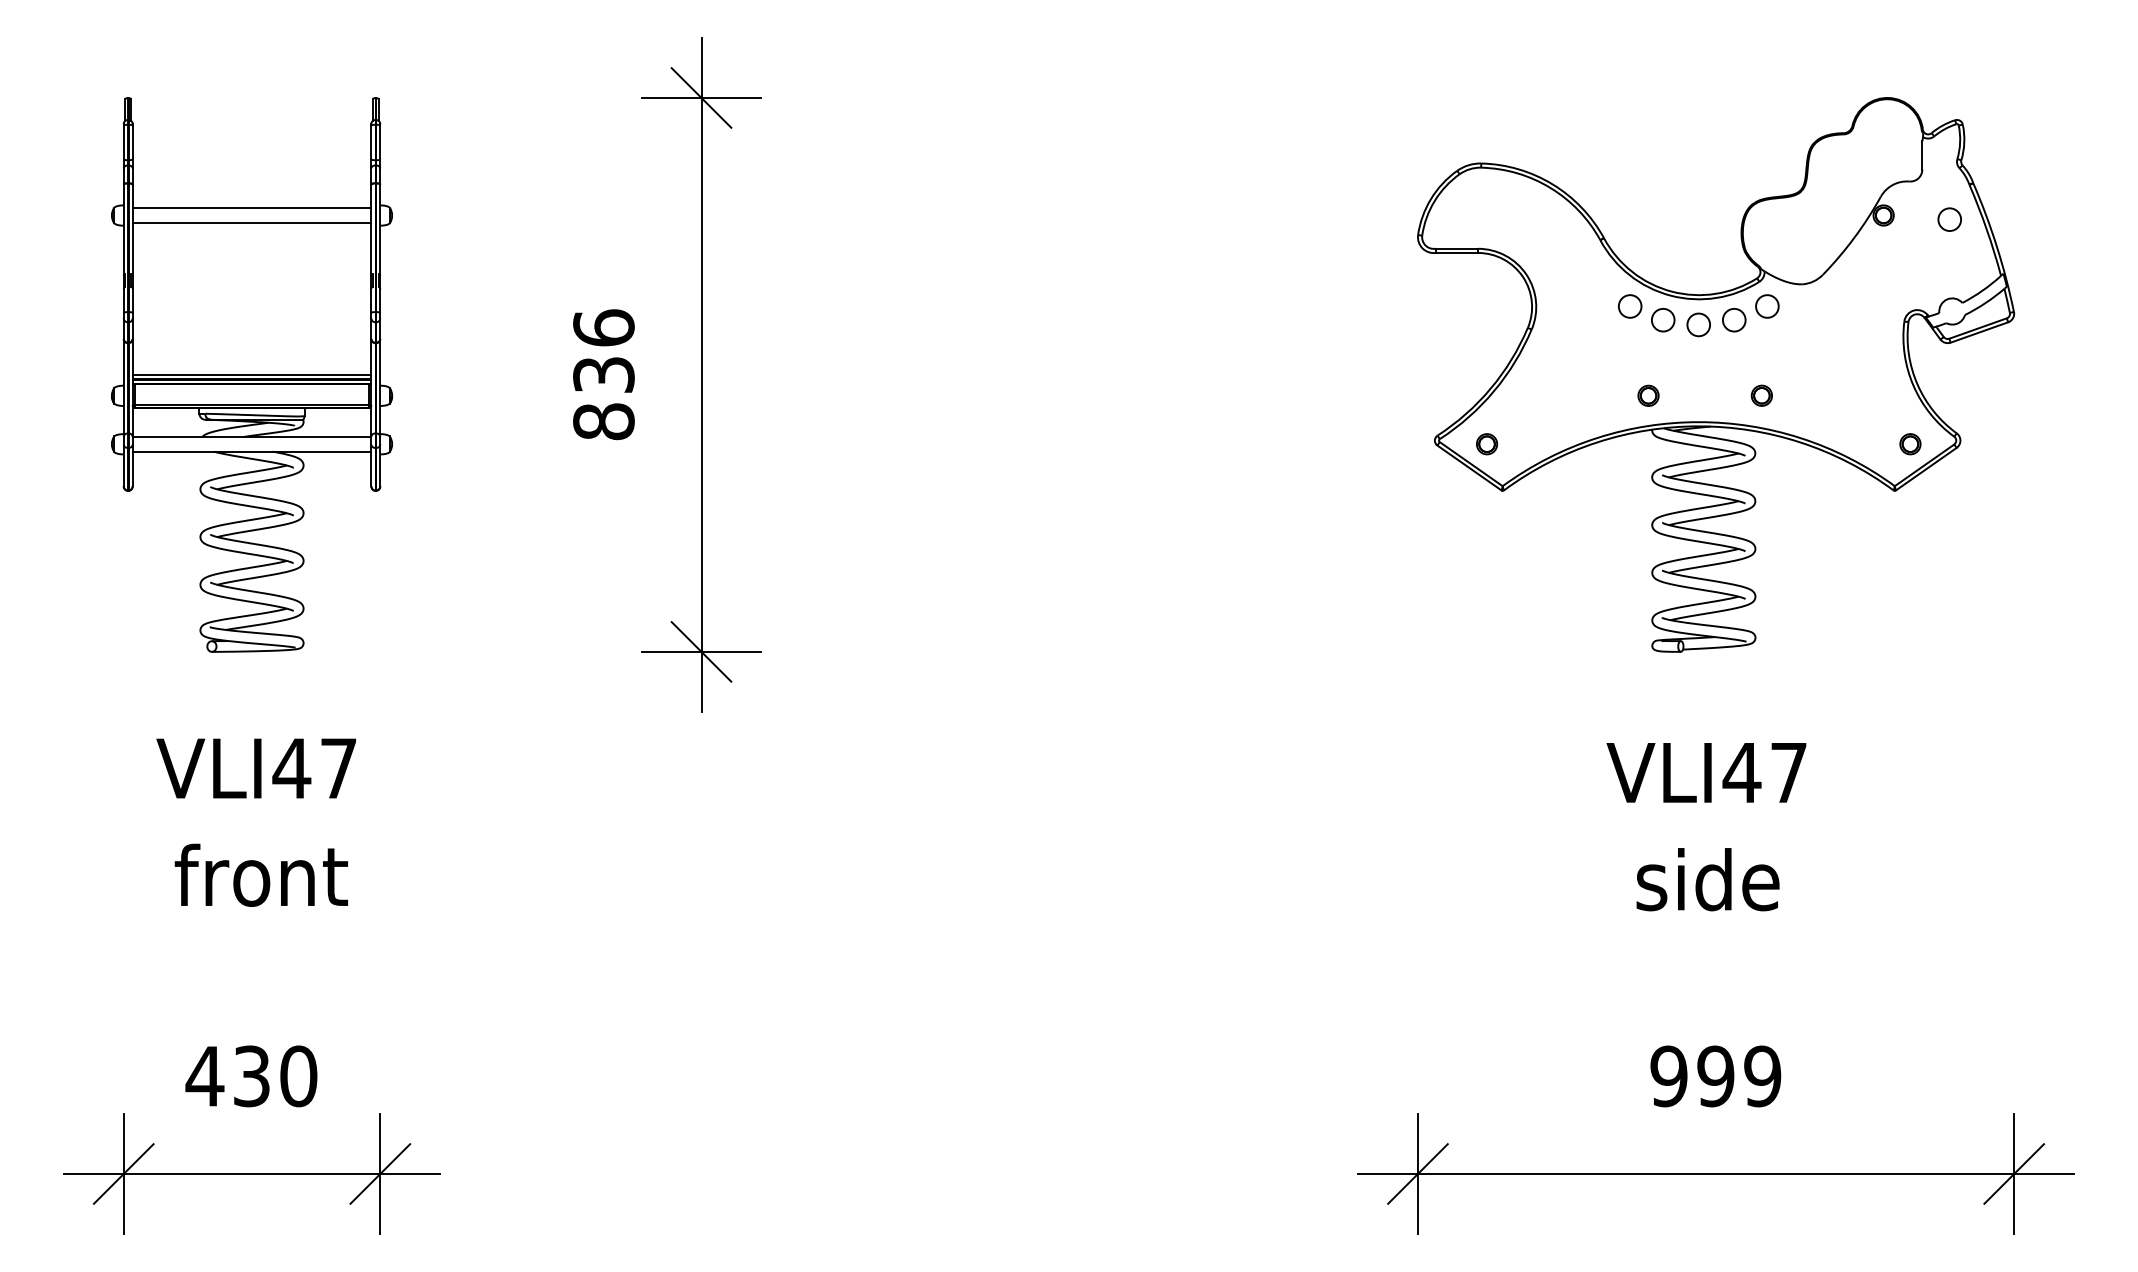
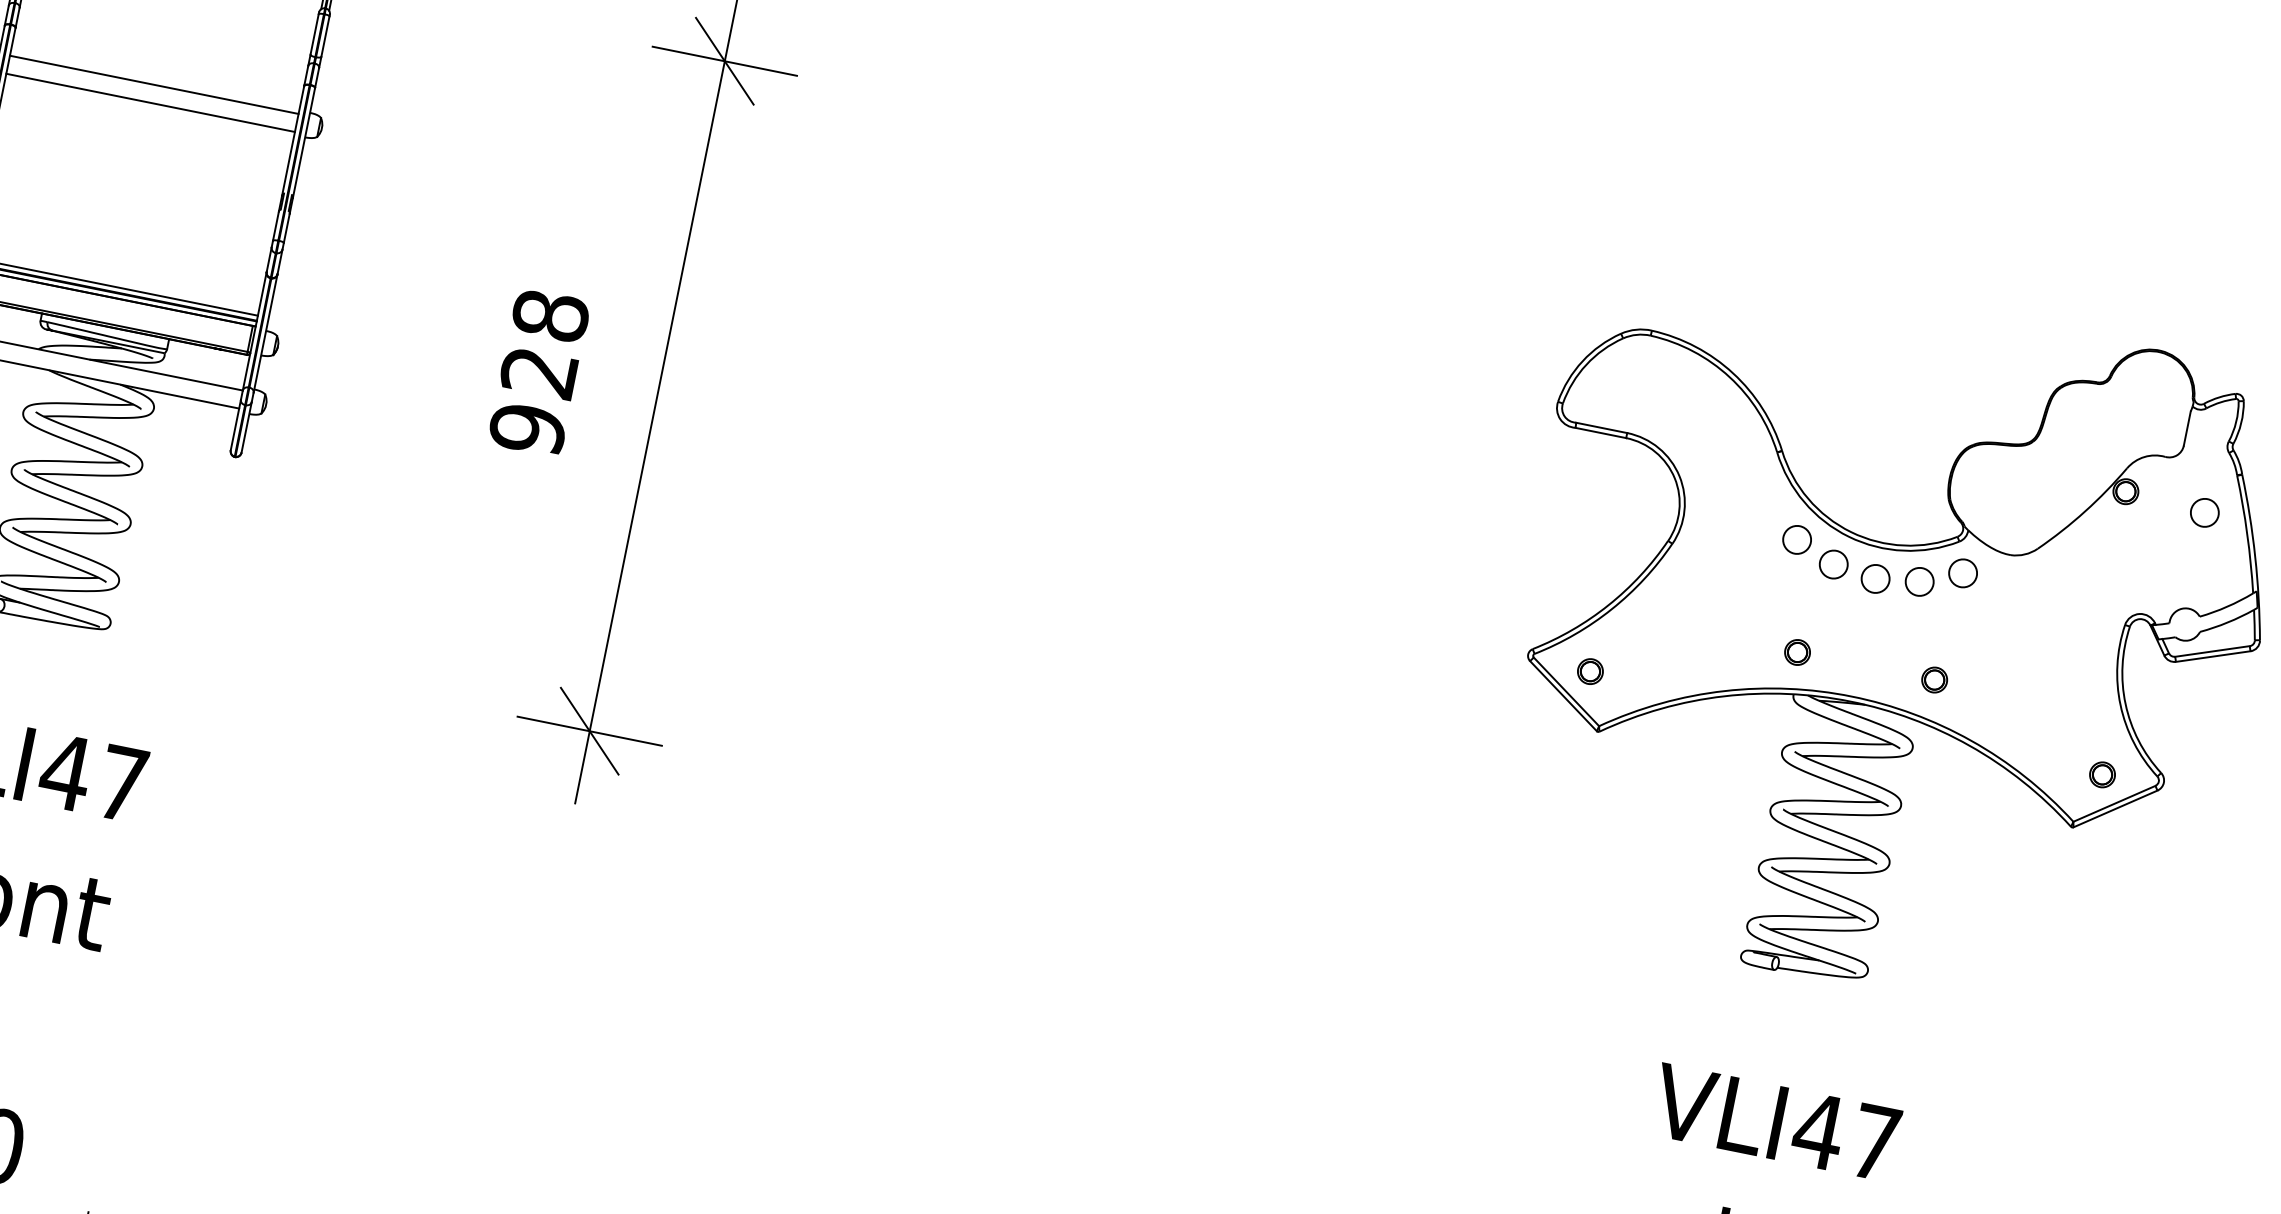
text: (603, 374) -> (538, 371), 836 -> 928

